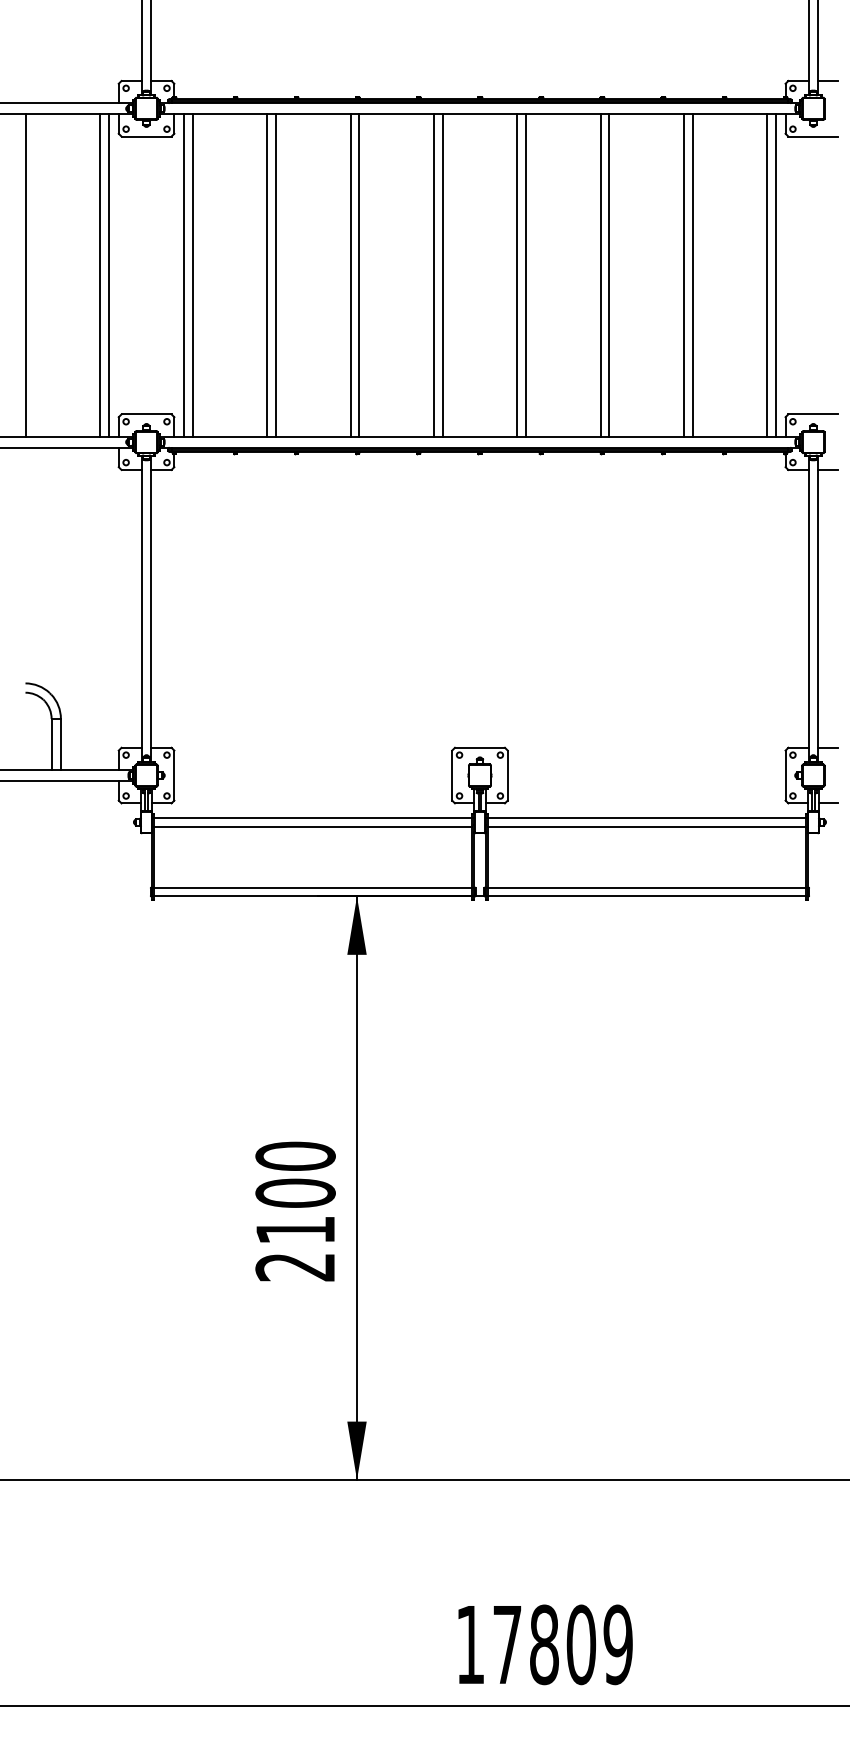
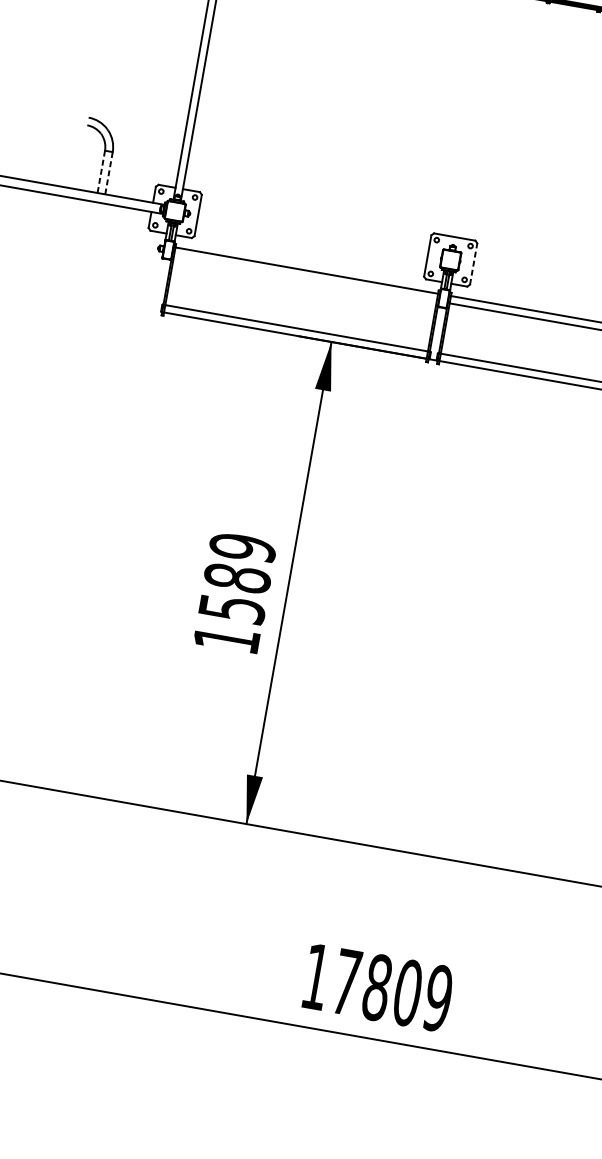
line: (51, 744) -> (101, 171), solid -> dashed
line: (60, 744) -> (108, 173), solid -> dashed
line: (507, 775) -> (473, 263), solid -> dashed
line: (313, 826) -> (305, 277), removed
text: (295, 1211) -> (234, 593), 2100 -> 1589

